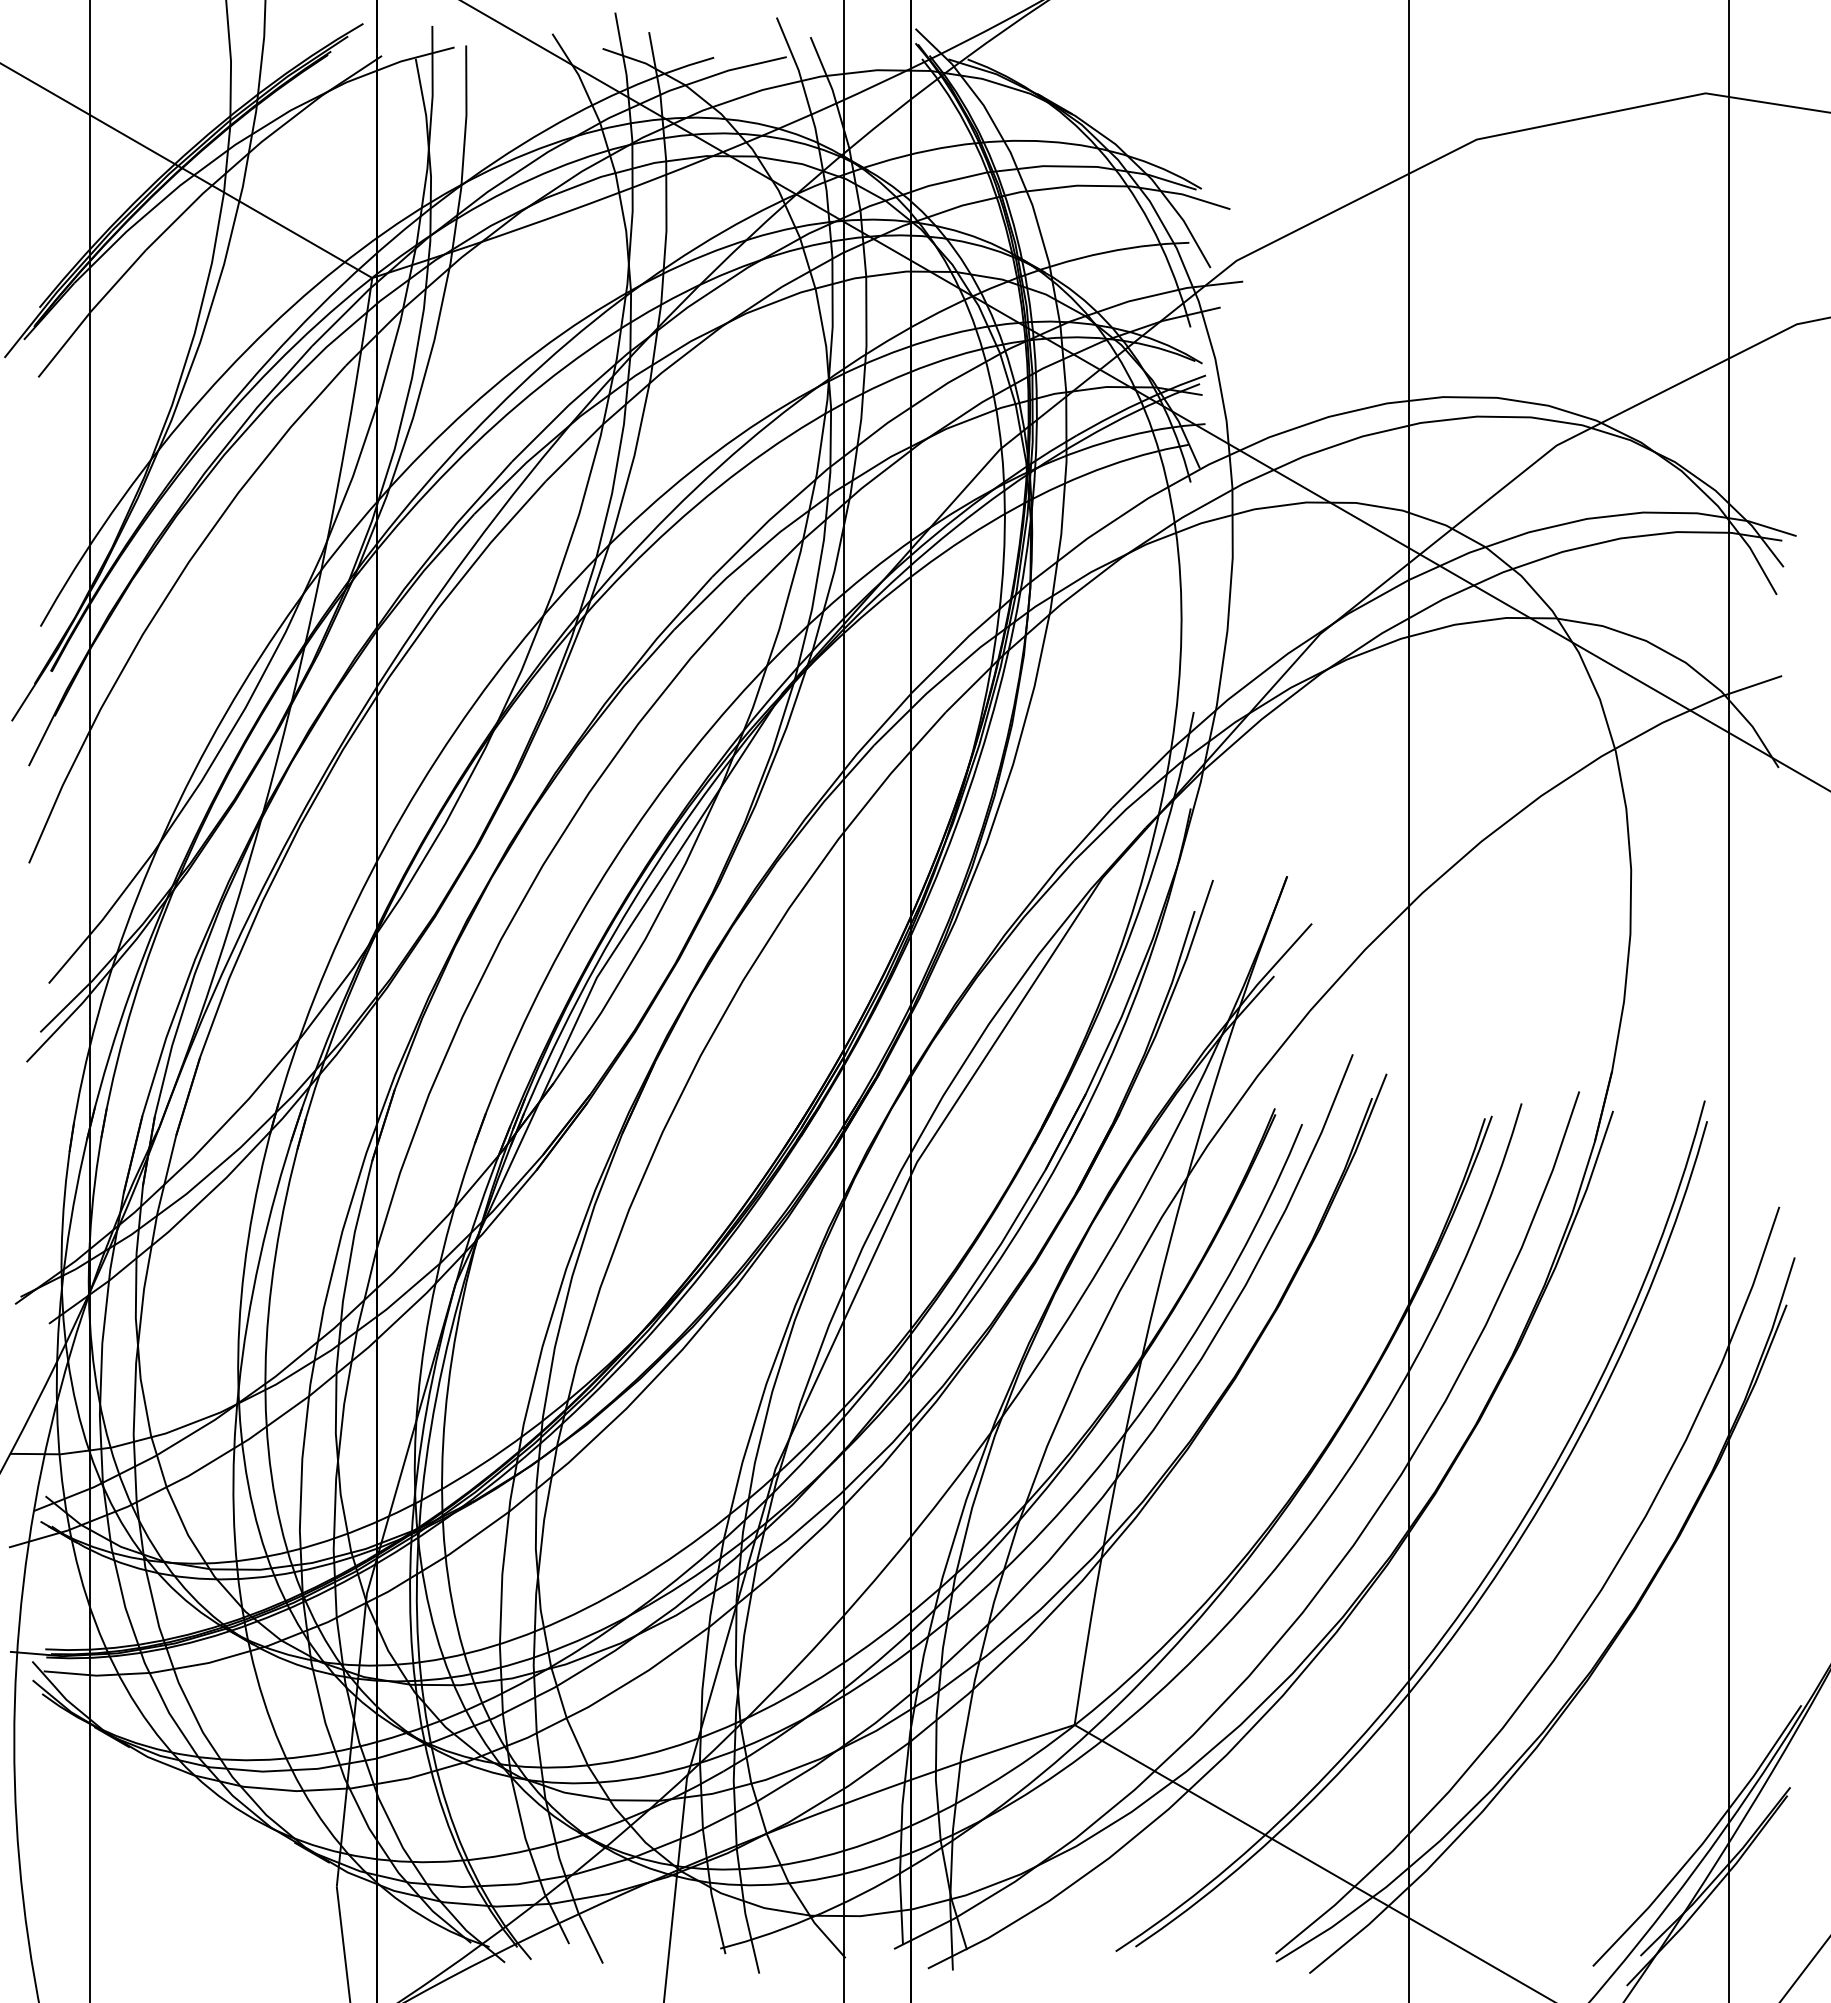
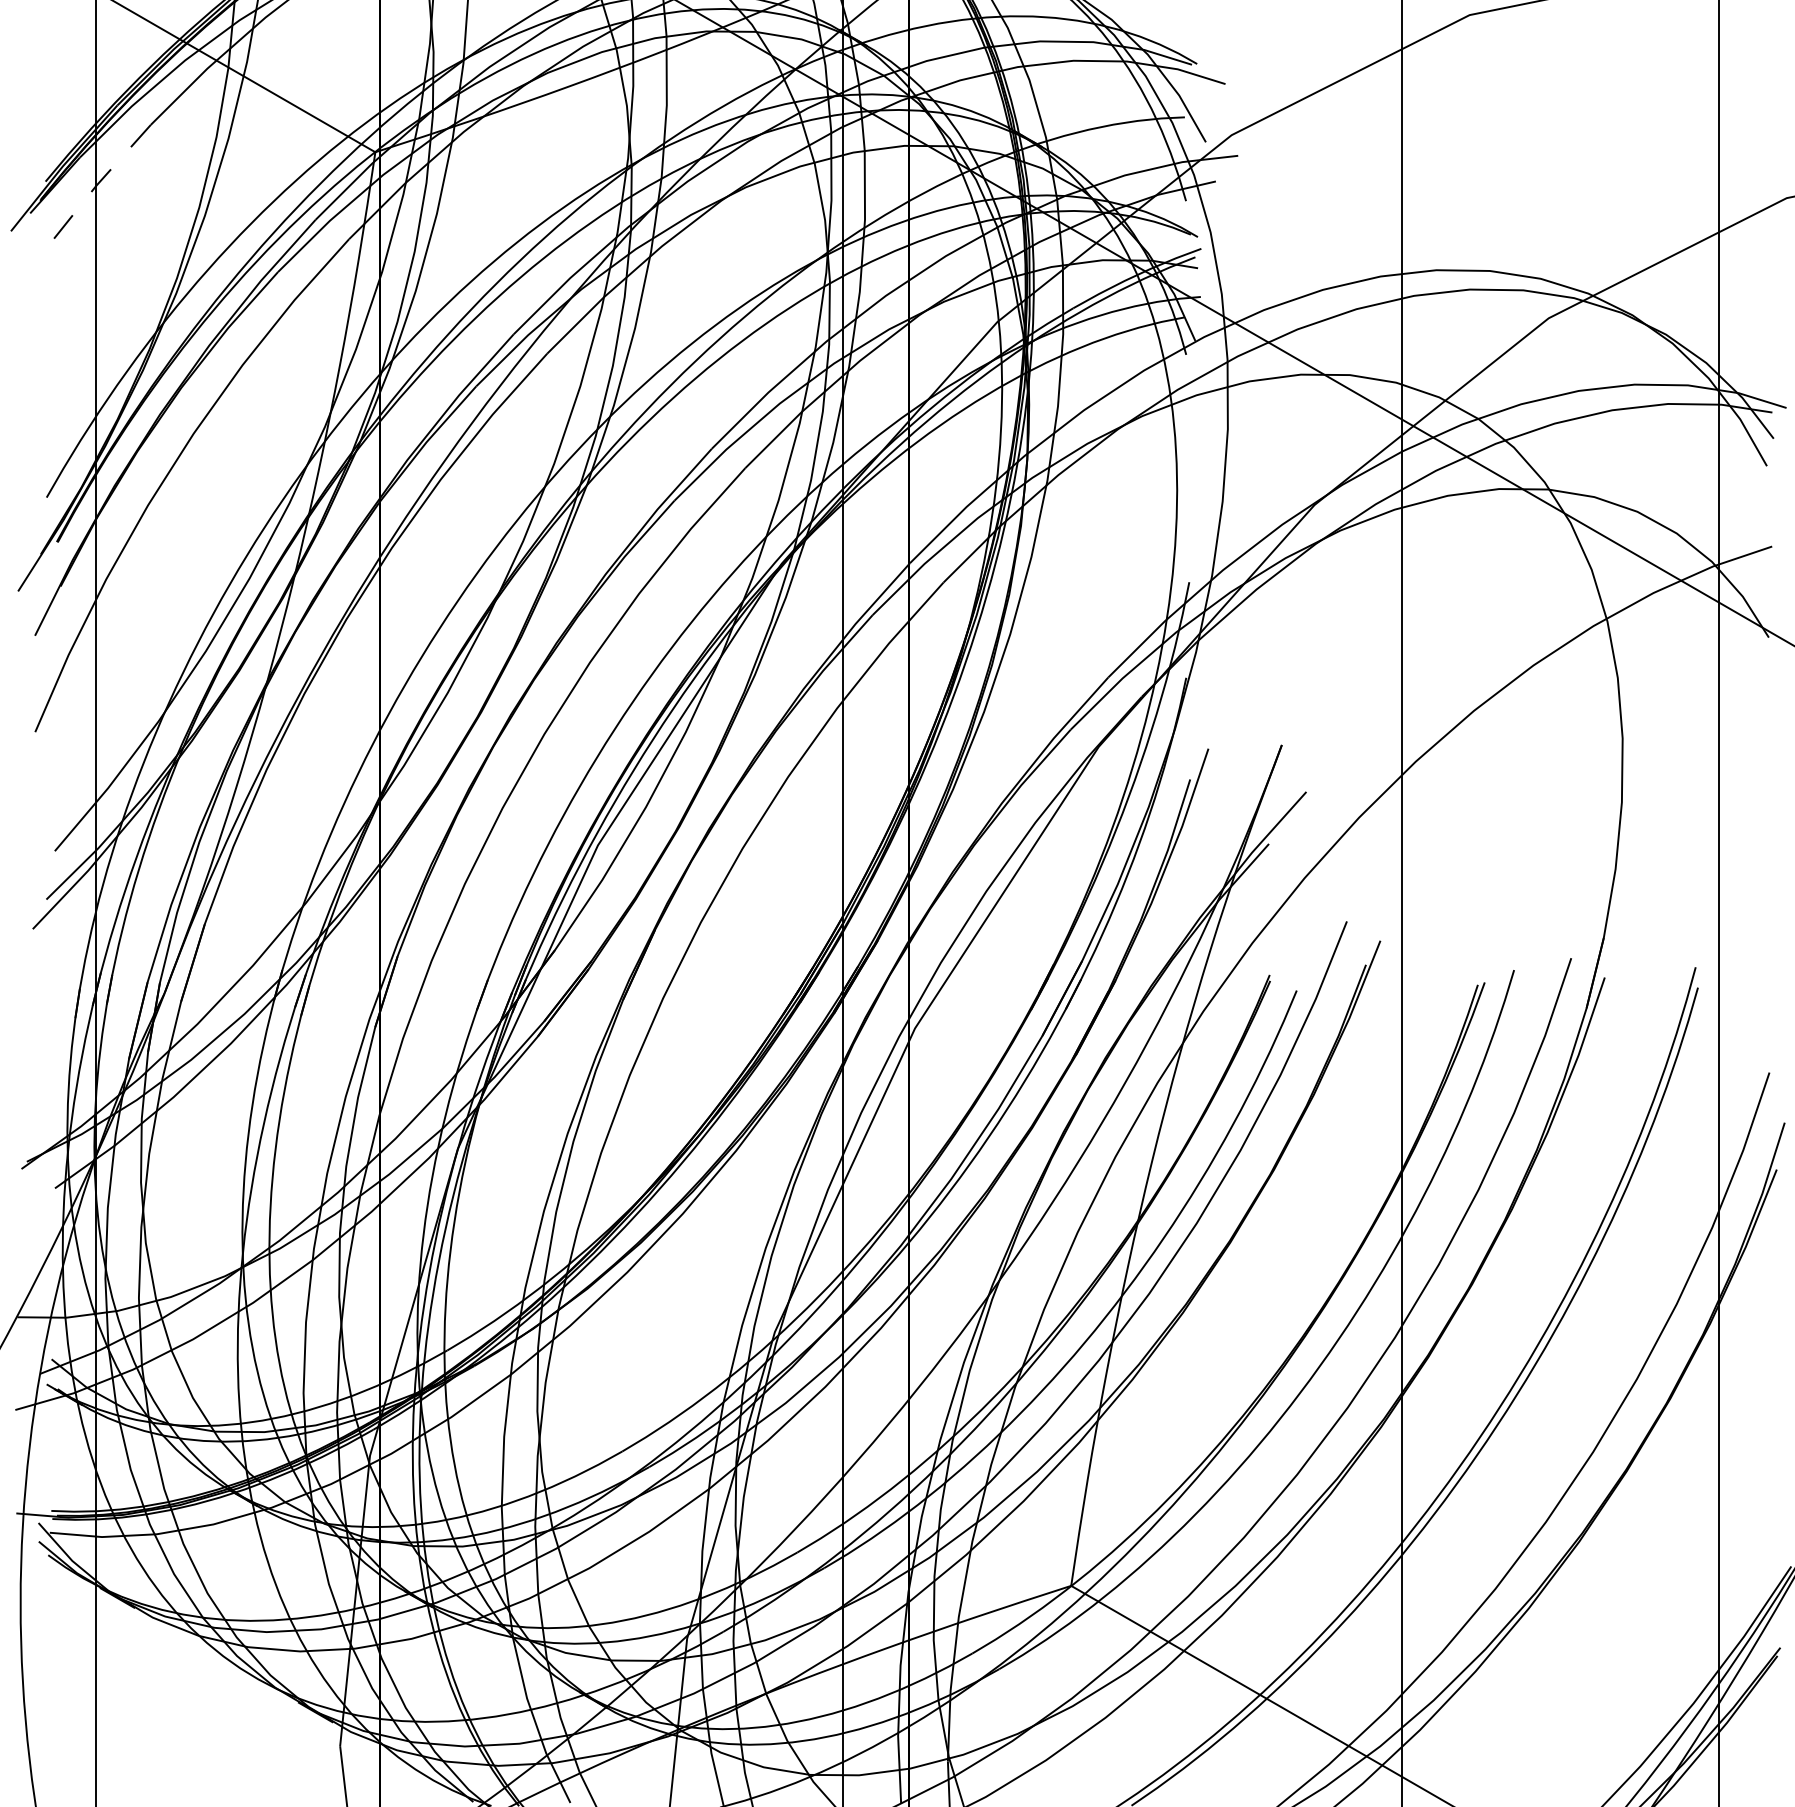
line: (90, 311) -> (96, 185), solid -> dashed

